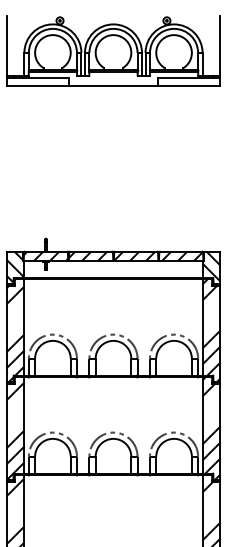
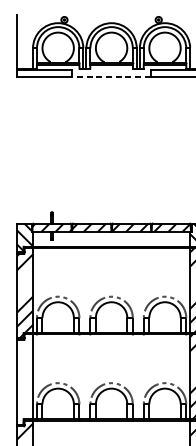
line: (113, 85) -> (111, 77), solid -> dashed
hatch: (15, 430) -> (25, 381), removed

